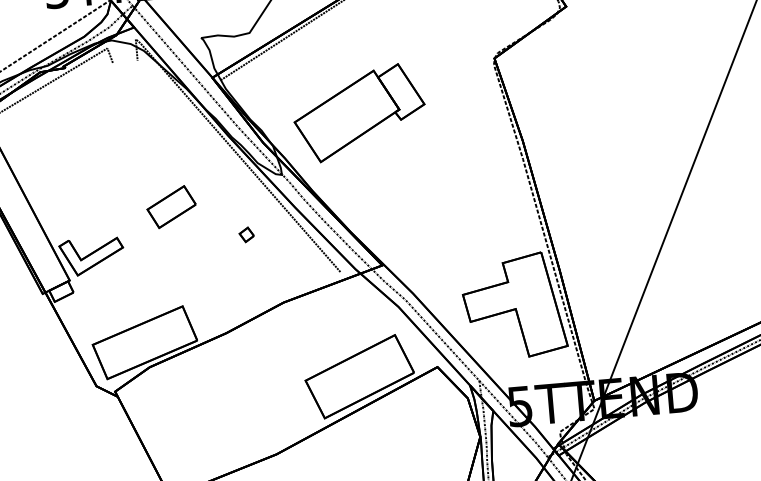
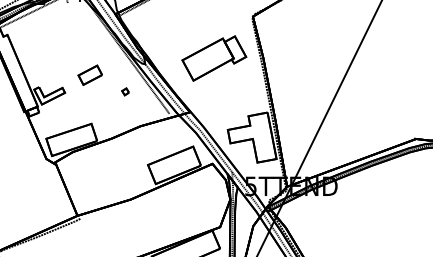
part: (359, 113) -> (214, 58), moved

